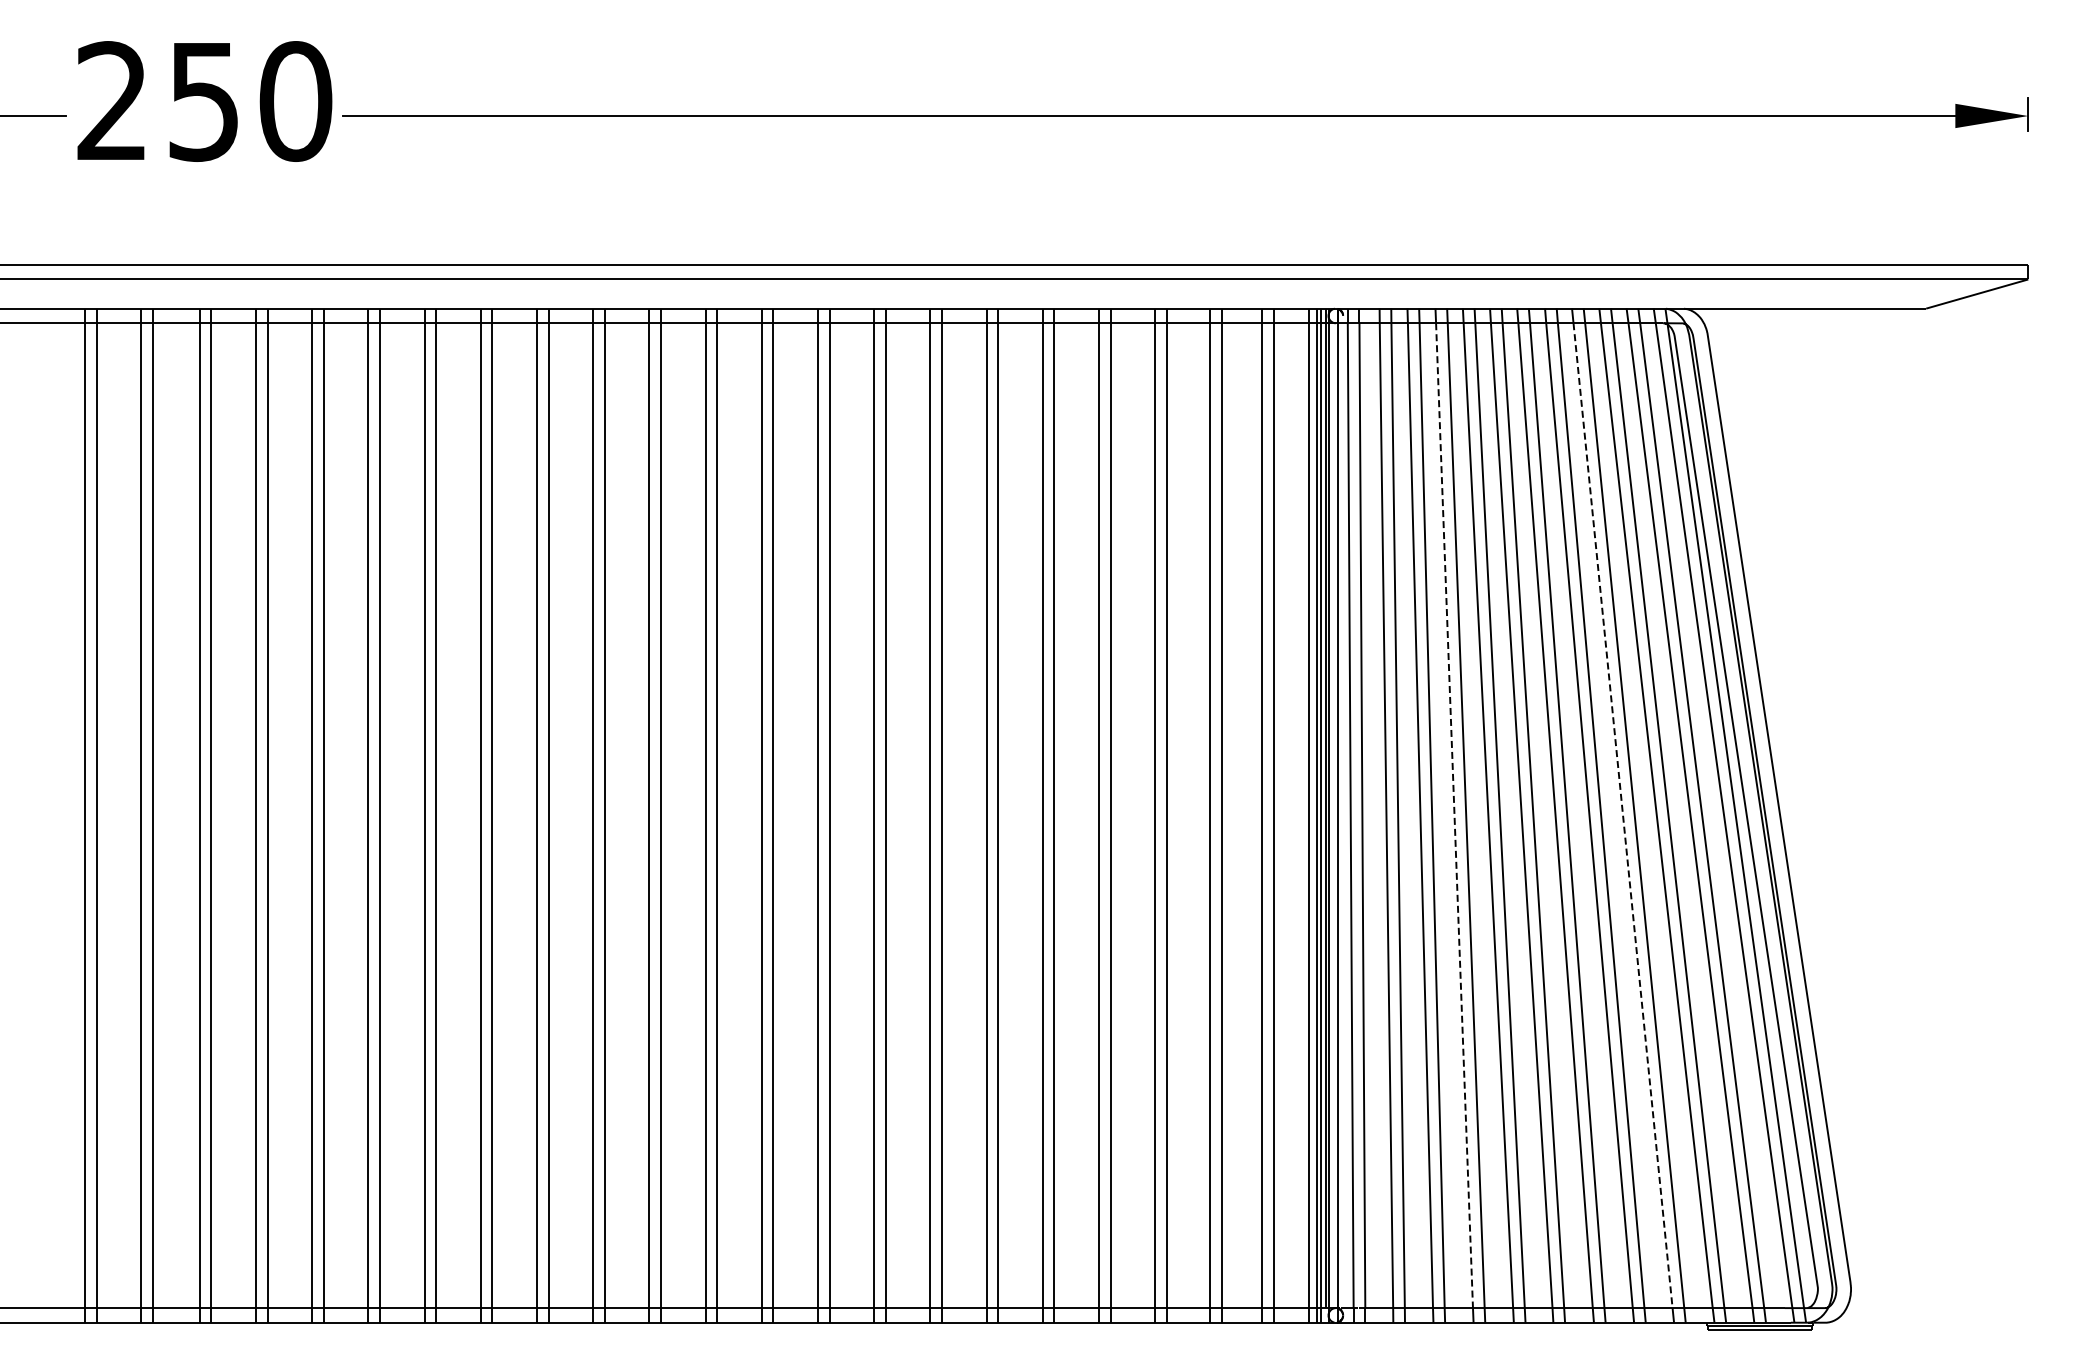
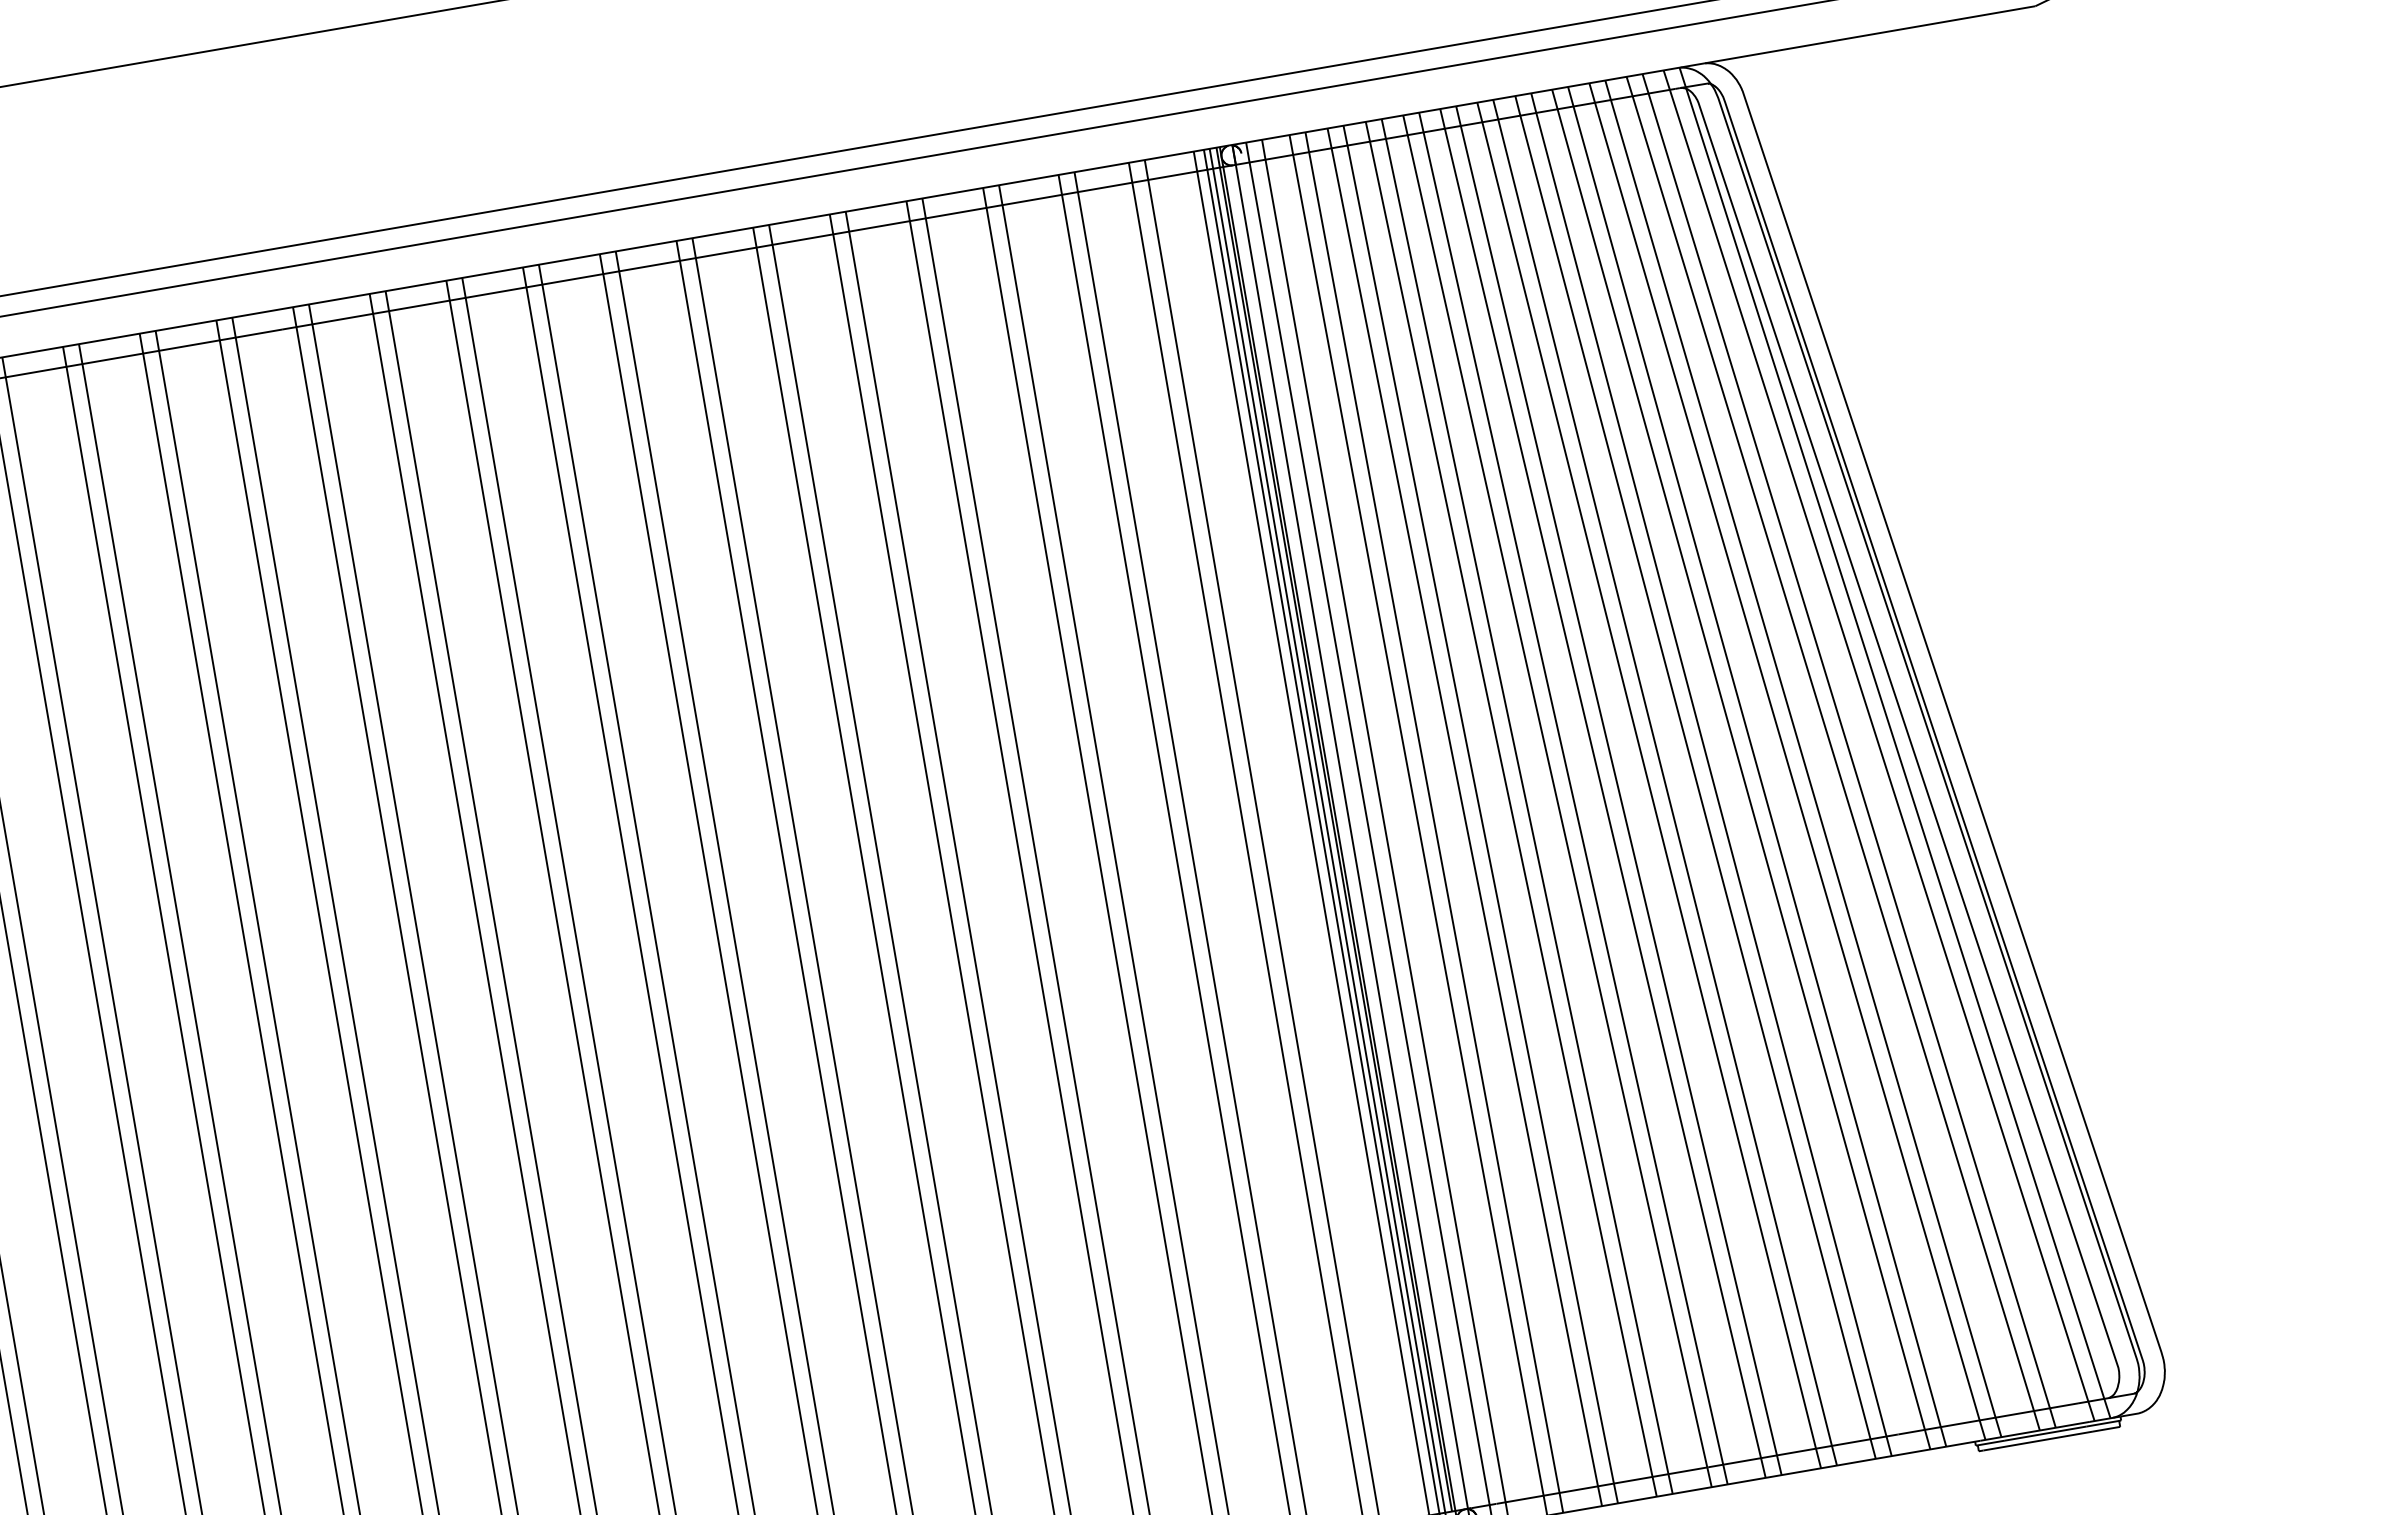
line: (1454, 815) -> (1511, 809), dashed -> solid
line: (1623, 815) -> (1741, 769), dashed -> solid

